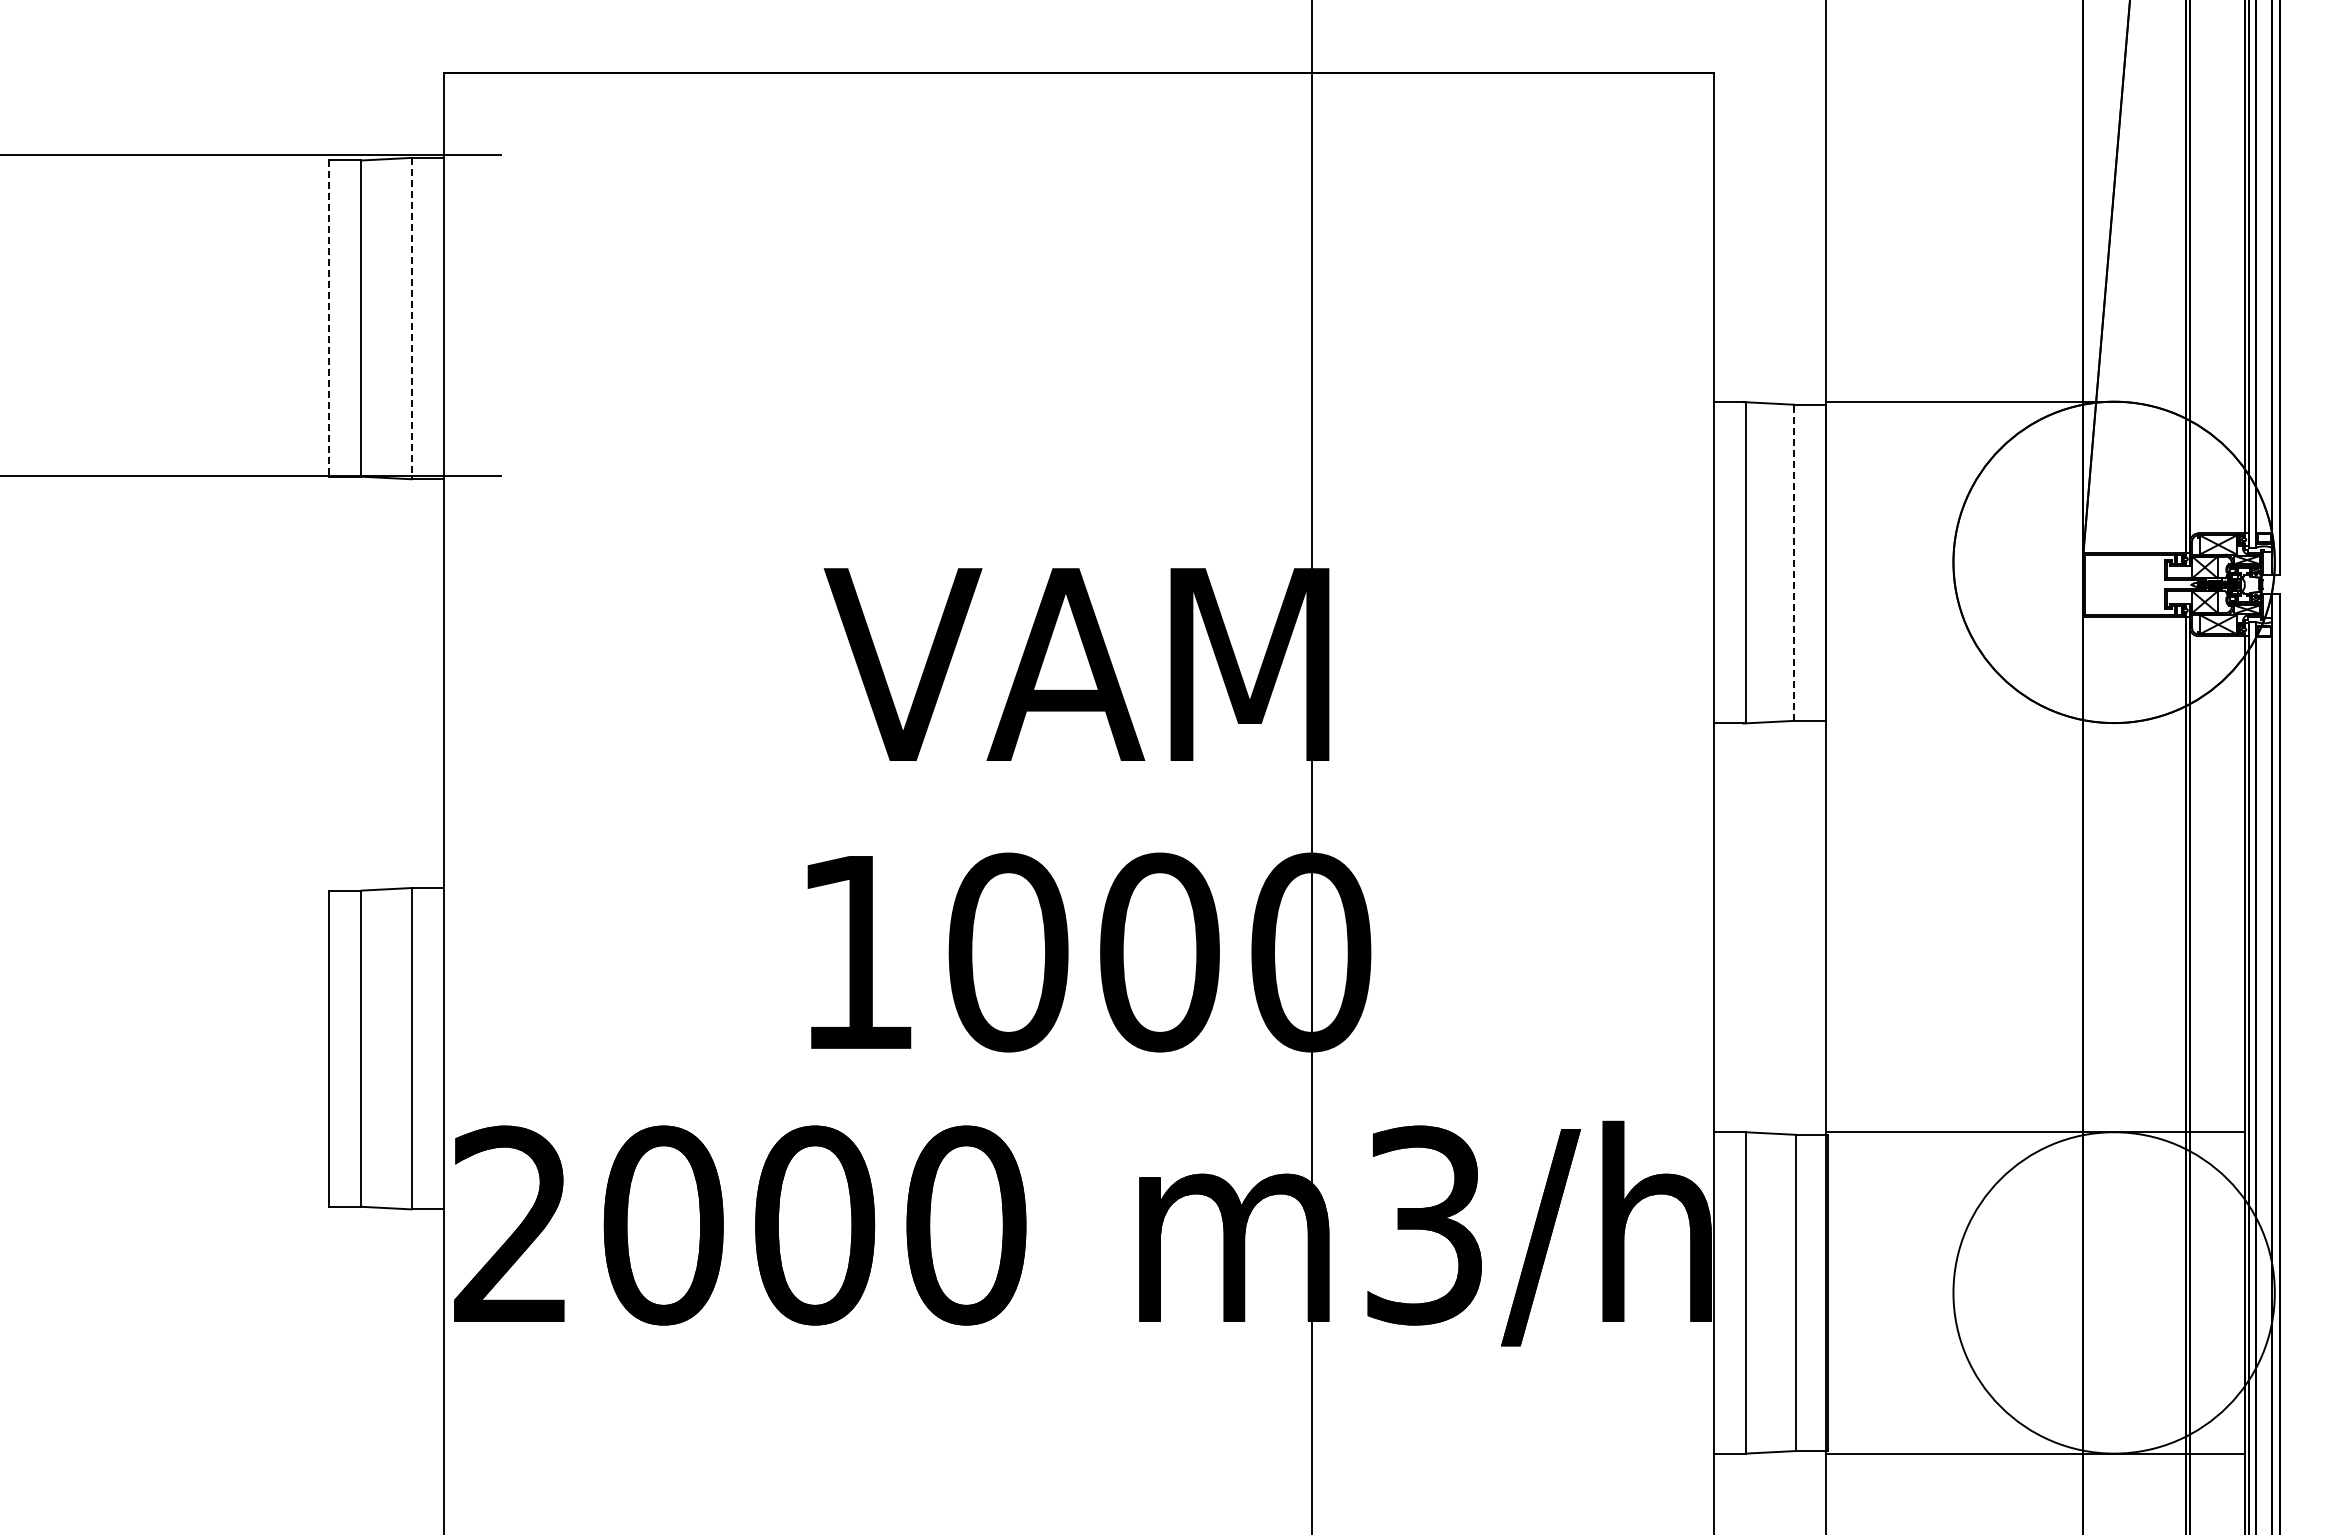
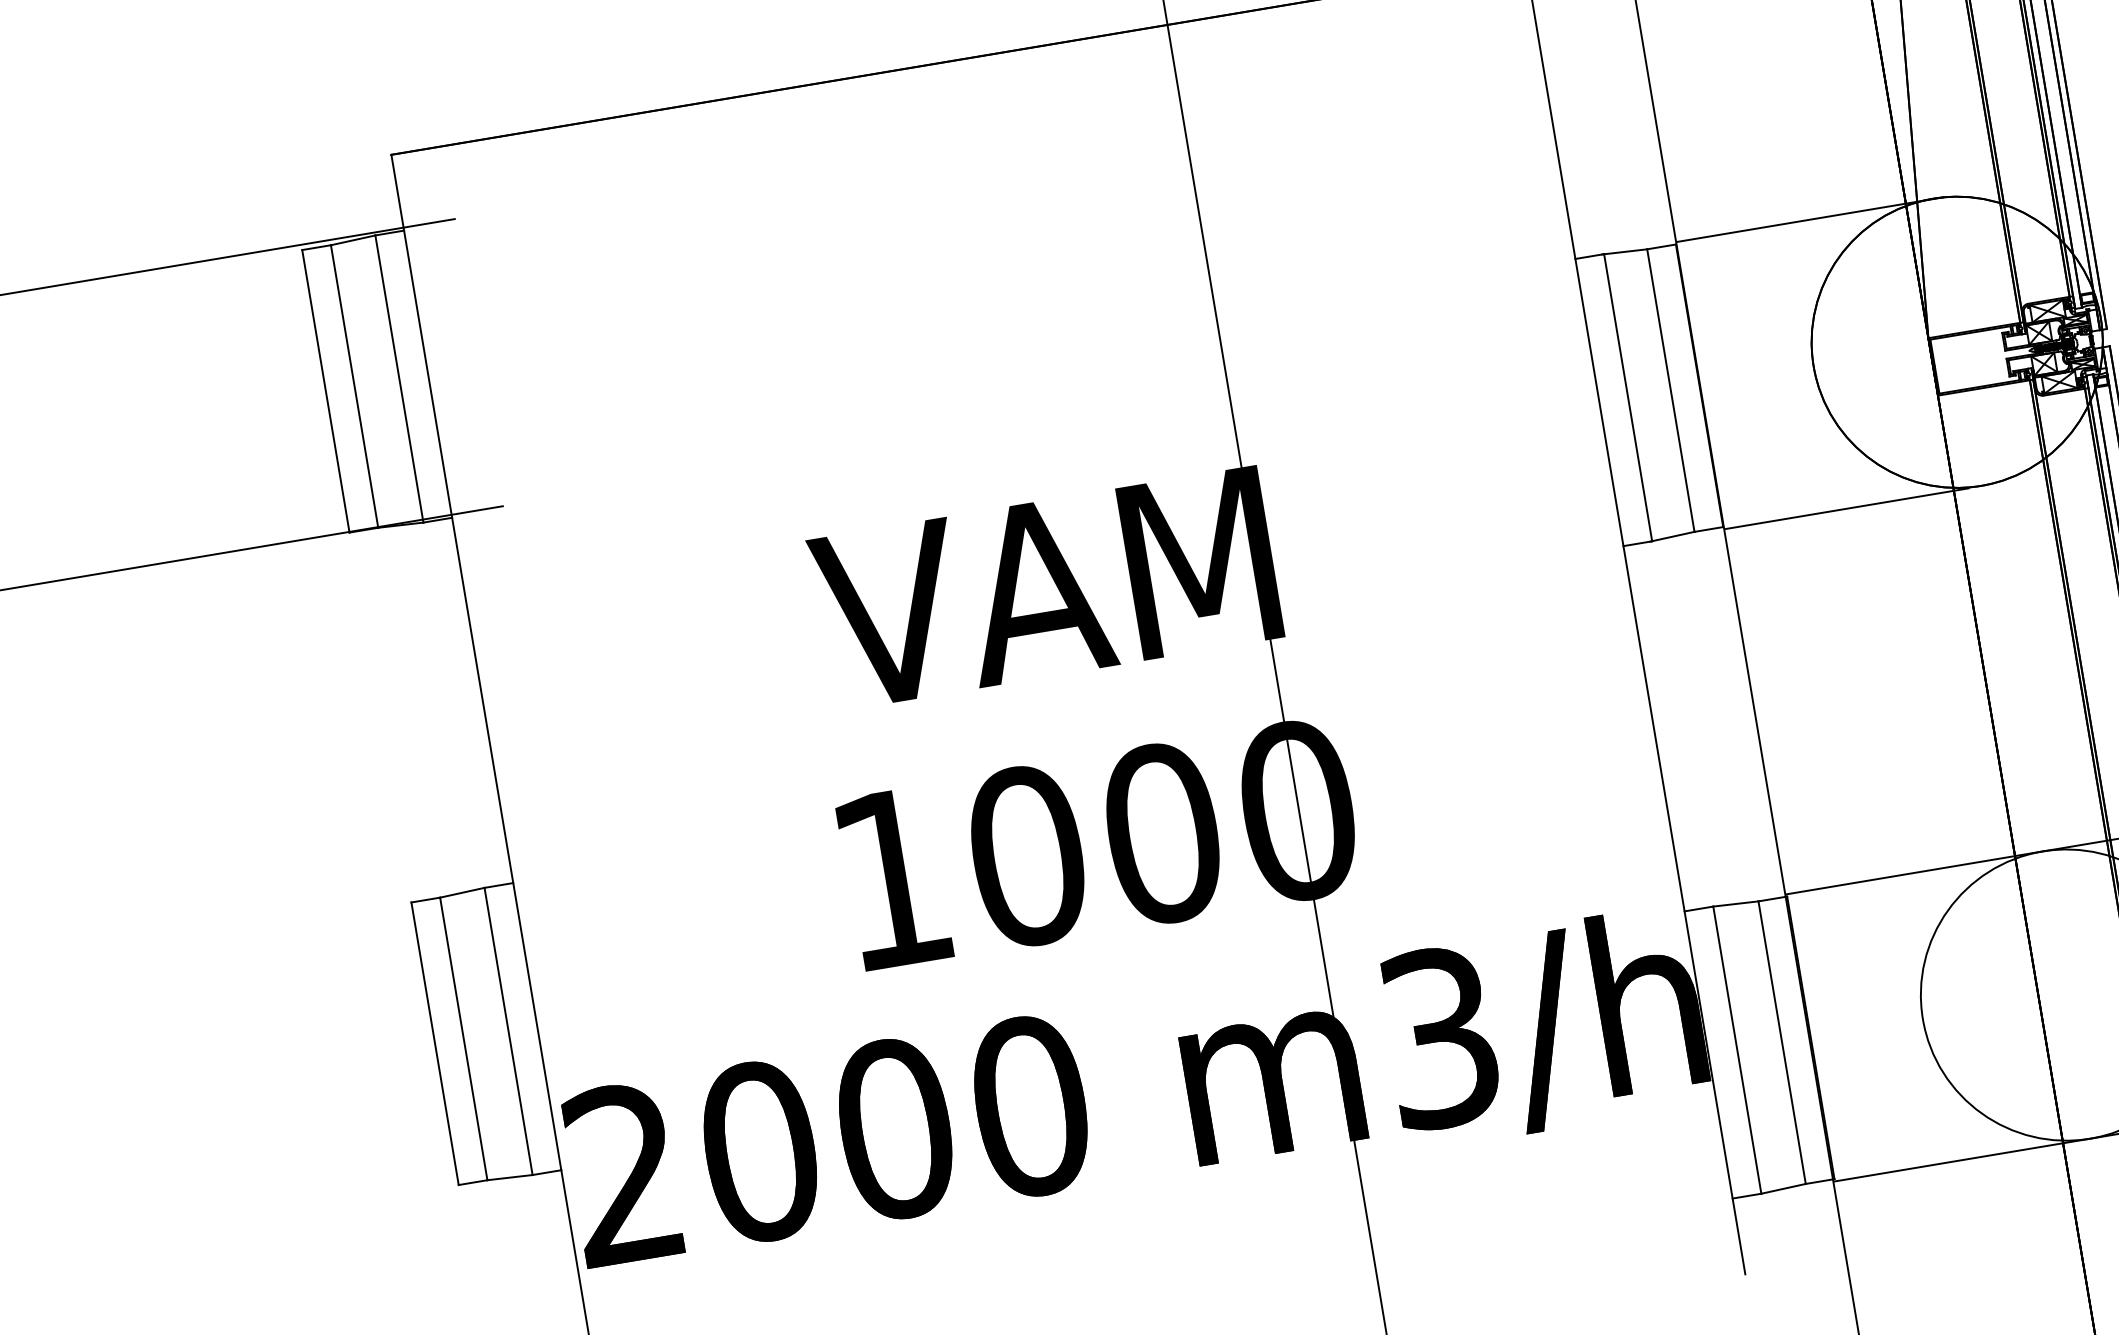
line: (411, 318) -> (399, 378), dashed -> solid
line: (329, 319) -> (326, 392), dashed -> solid
line: (1793, 562) -> (1670, 390), dashed -> solid
line: (1963, 723) -> (1846, 508), added

